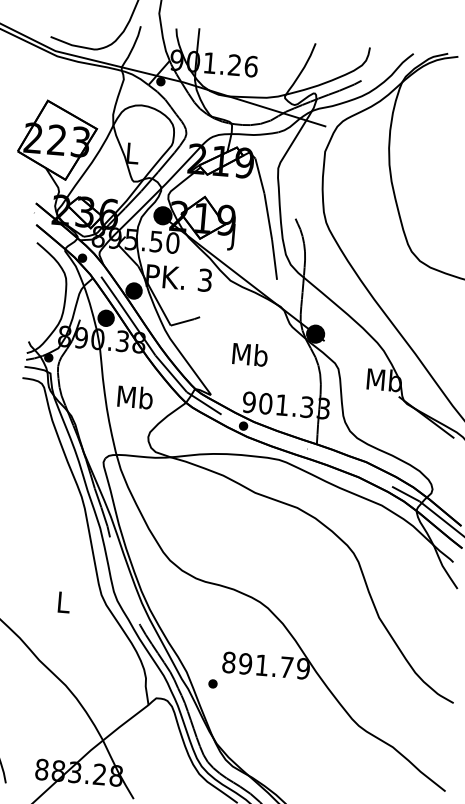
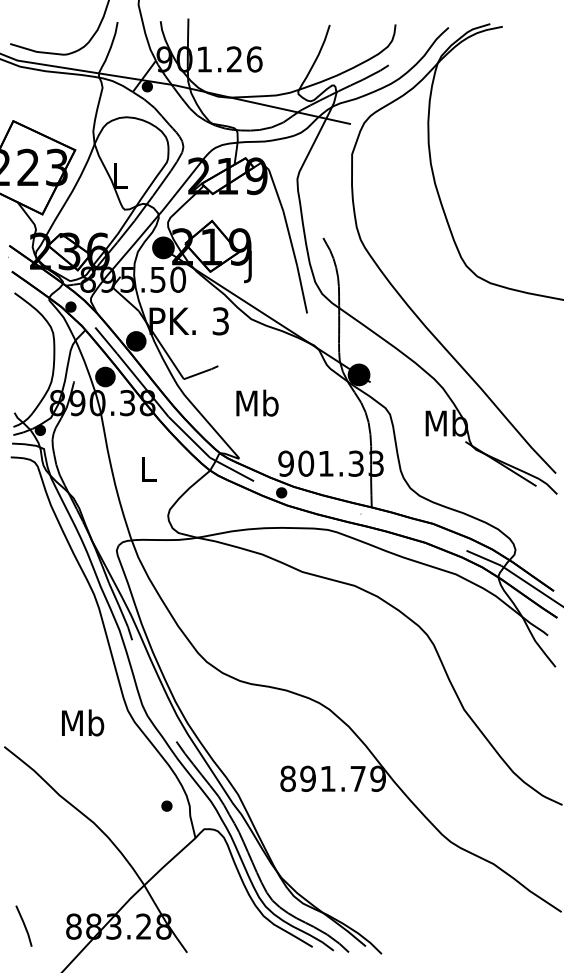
text: (250, 354) -> (257, 402), moved
text: (135, 396) -> (148, 468), Mb -> L
text: (64, 601) -> (83, 722), L -> Mb
part: (212, 683) -> (166, 805), moved

